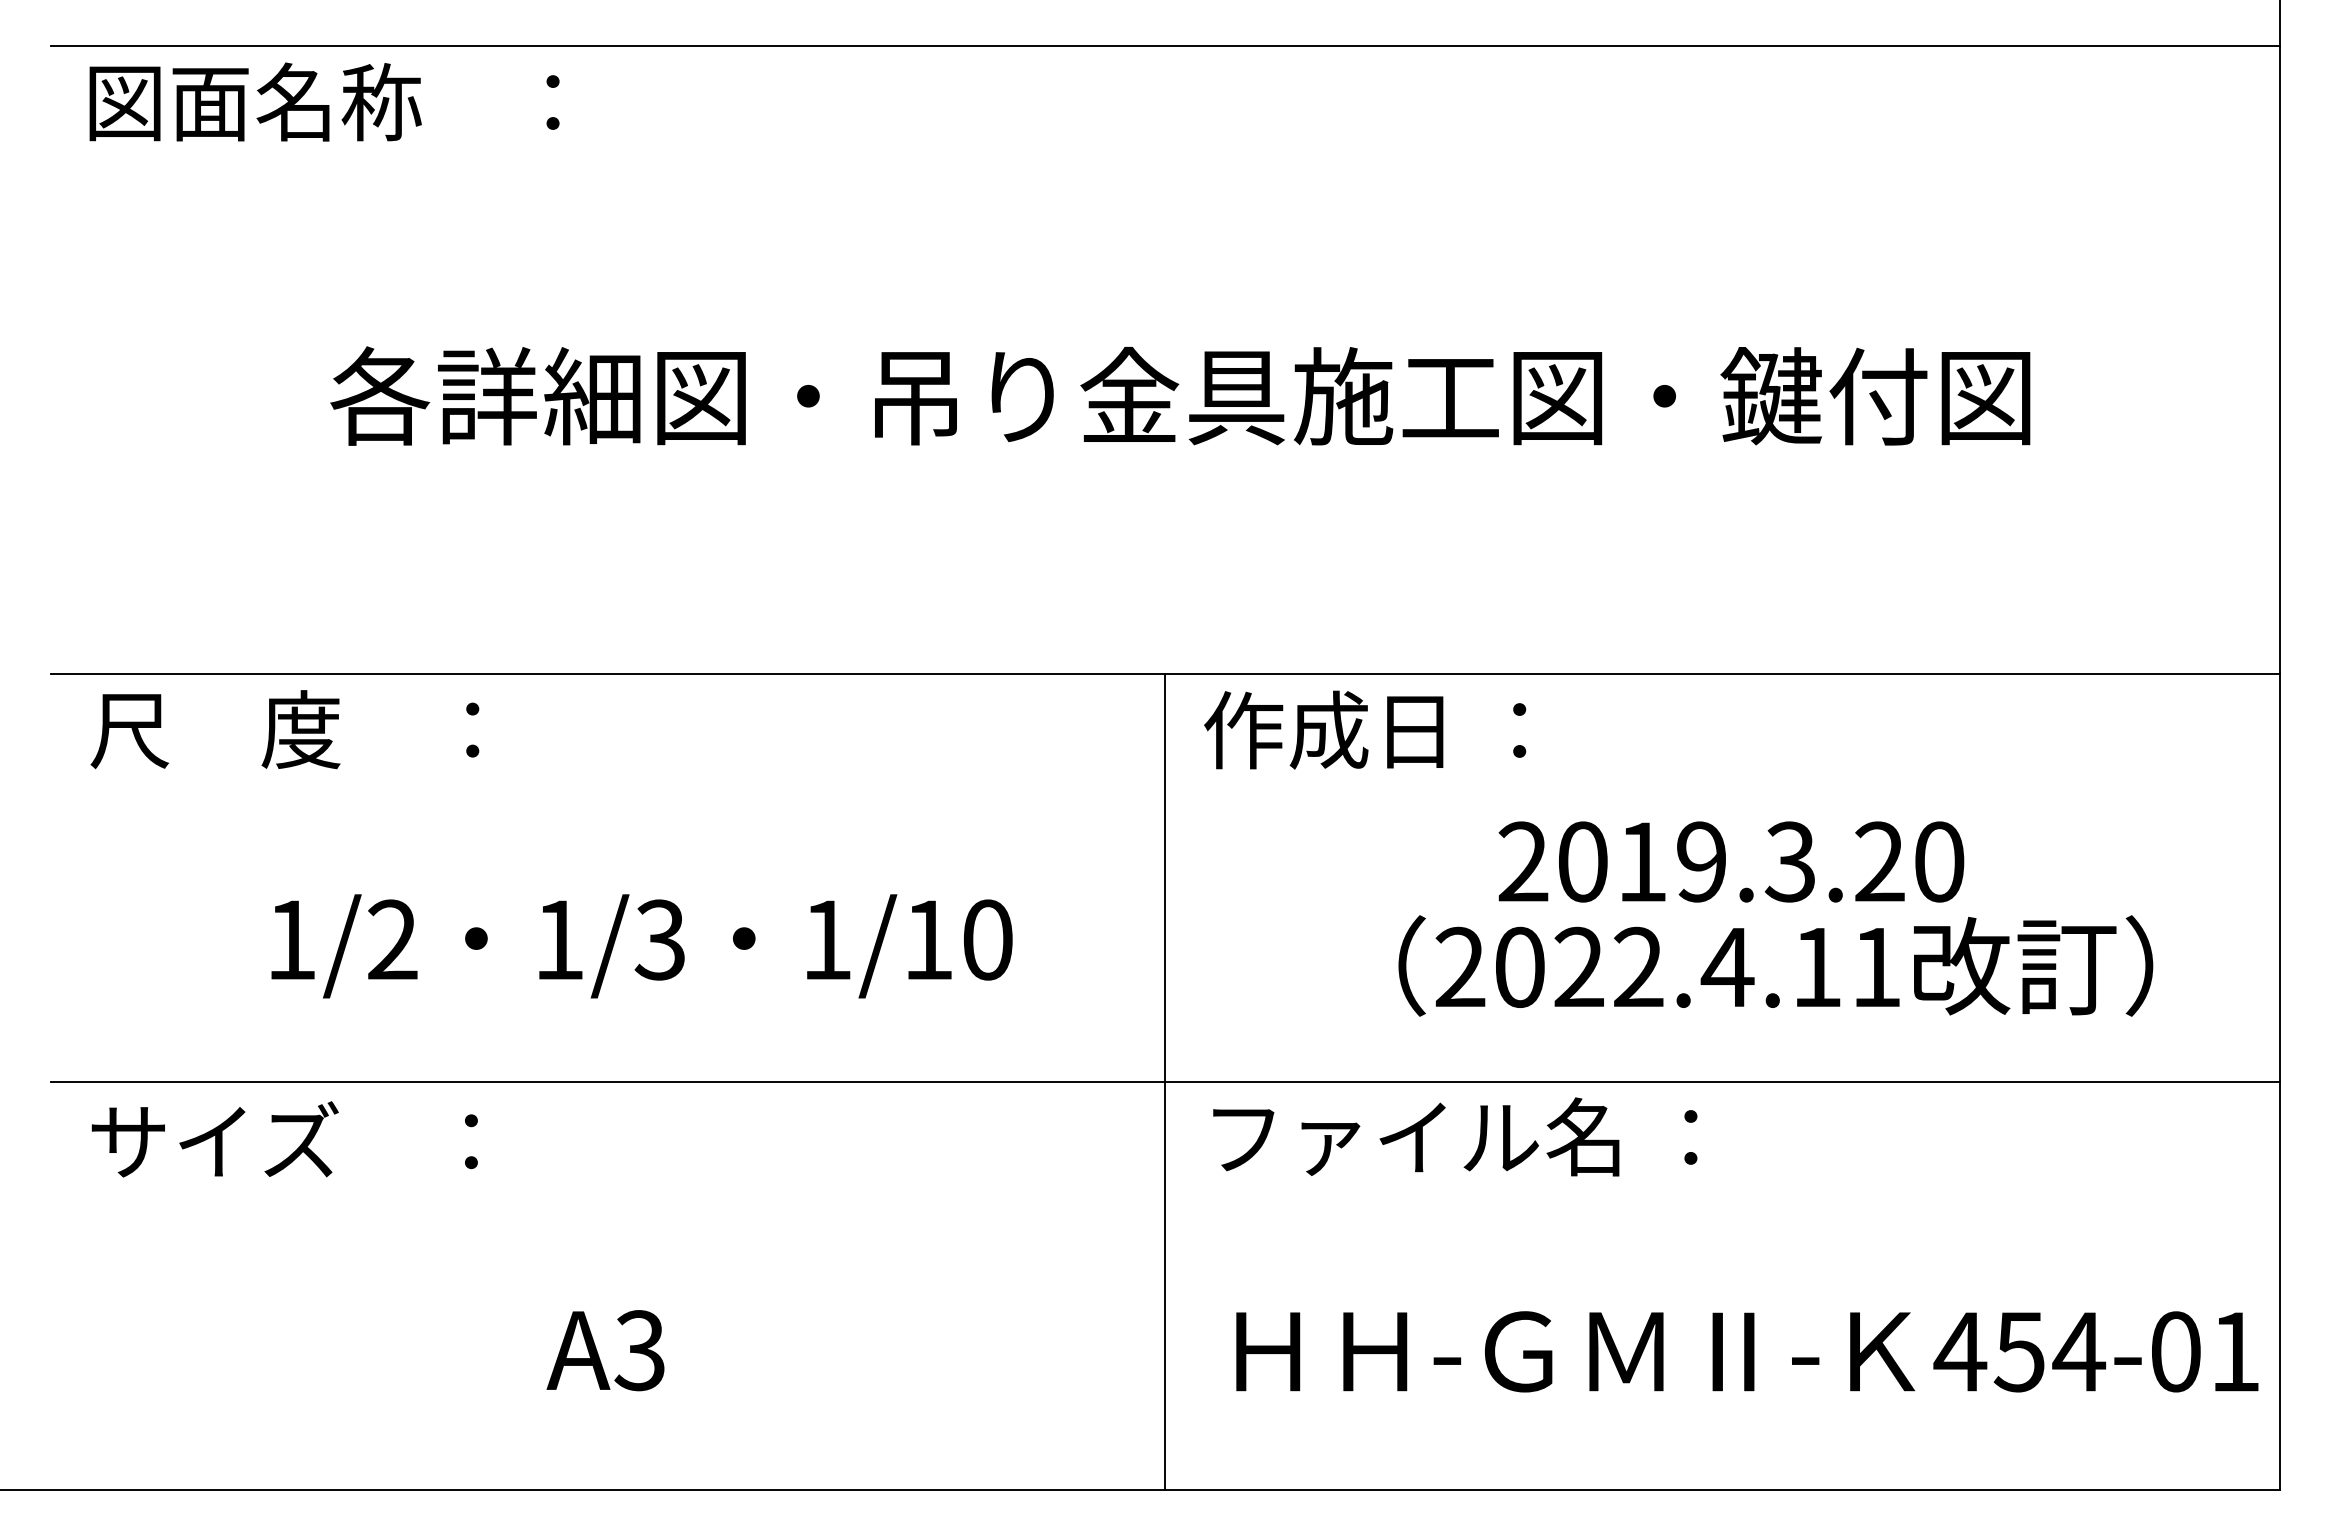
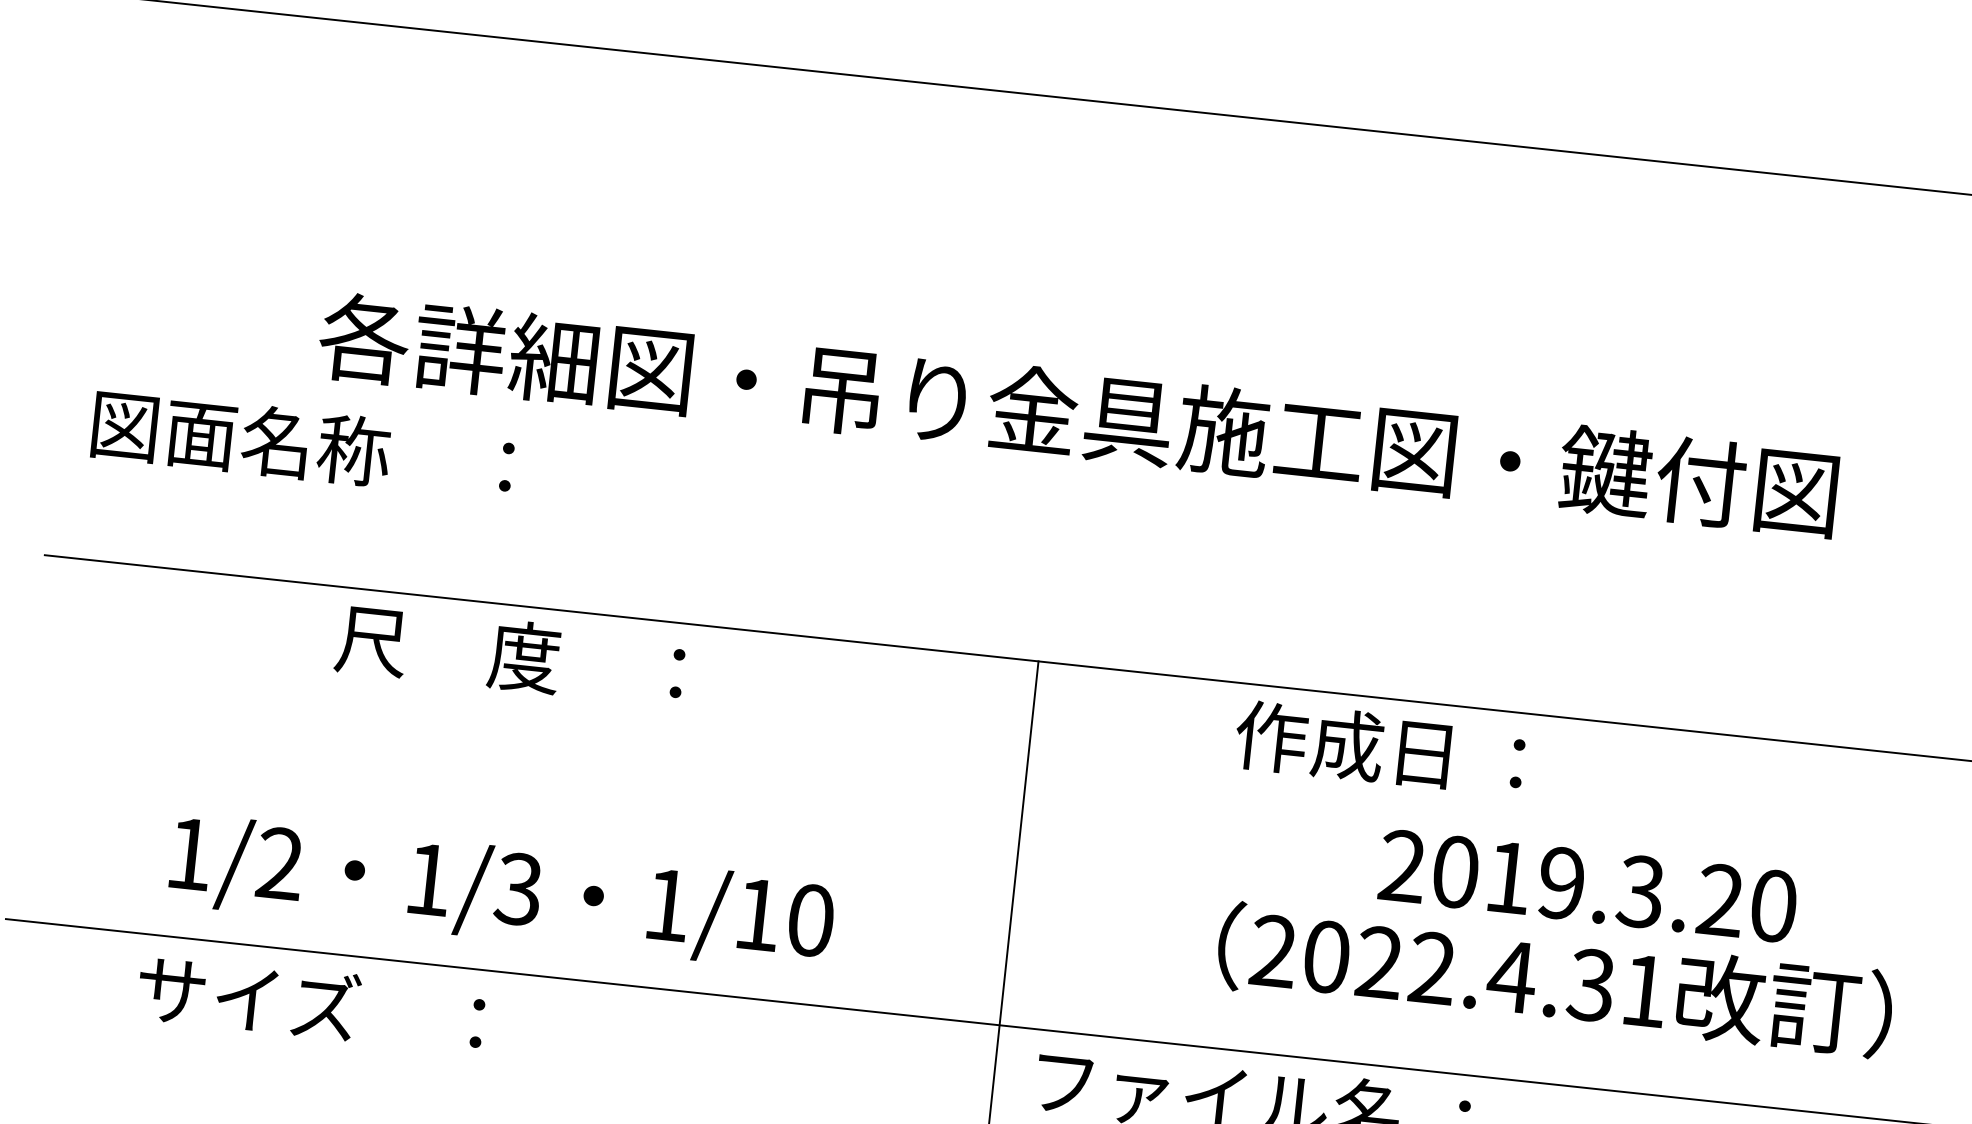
text: (324, 101) -> (303, 444), moved
text: (284, 729) -> (509, 655), moved
text: (1365, 729) -> (1380, 748), moved
text: (1731, 861) -> (1588, 885), moved
text: (641, 946) -> (501, 893), moved
text: (1816, 967) -> (1591, 985), 2022.4.11 -> 2022.4.31
text: (284, 1139) -> (310, 1003), moved

